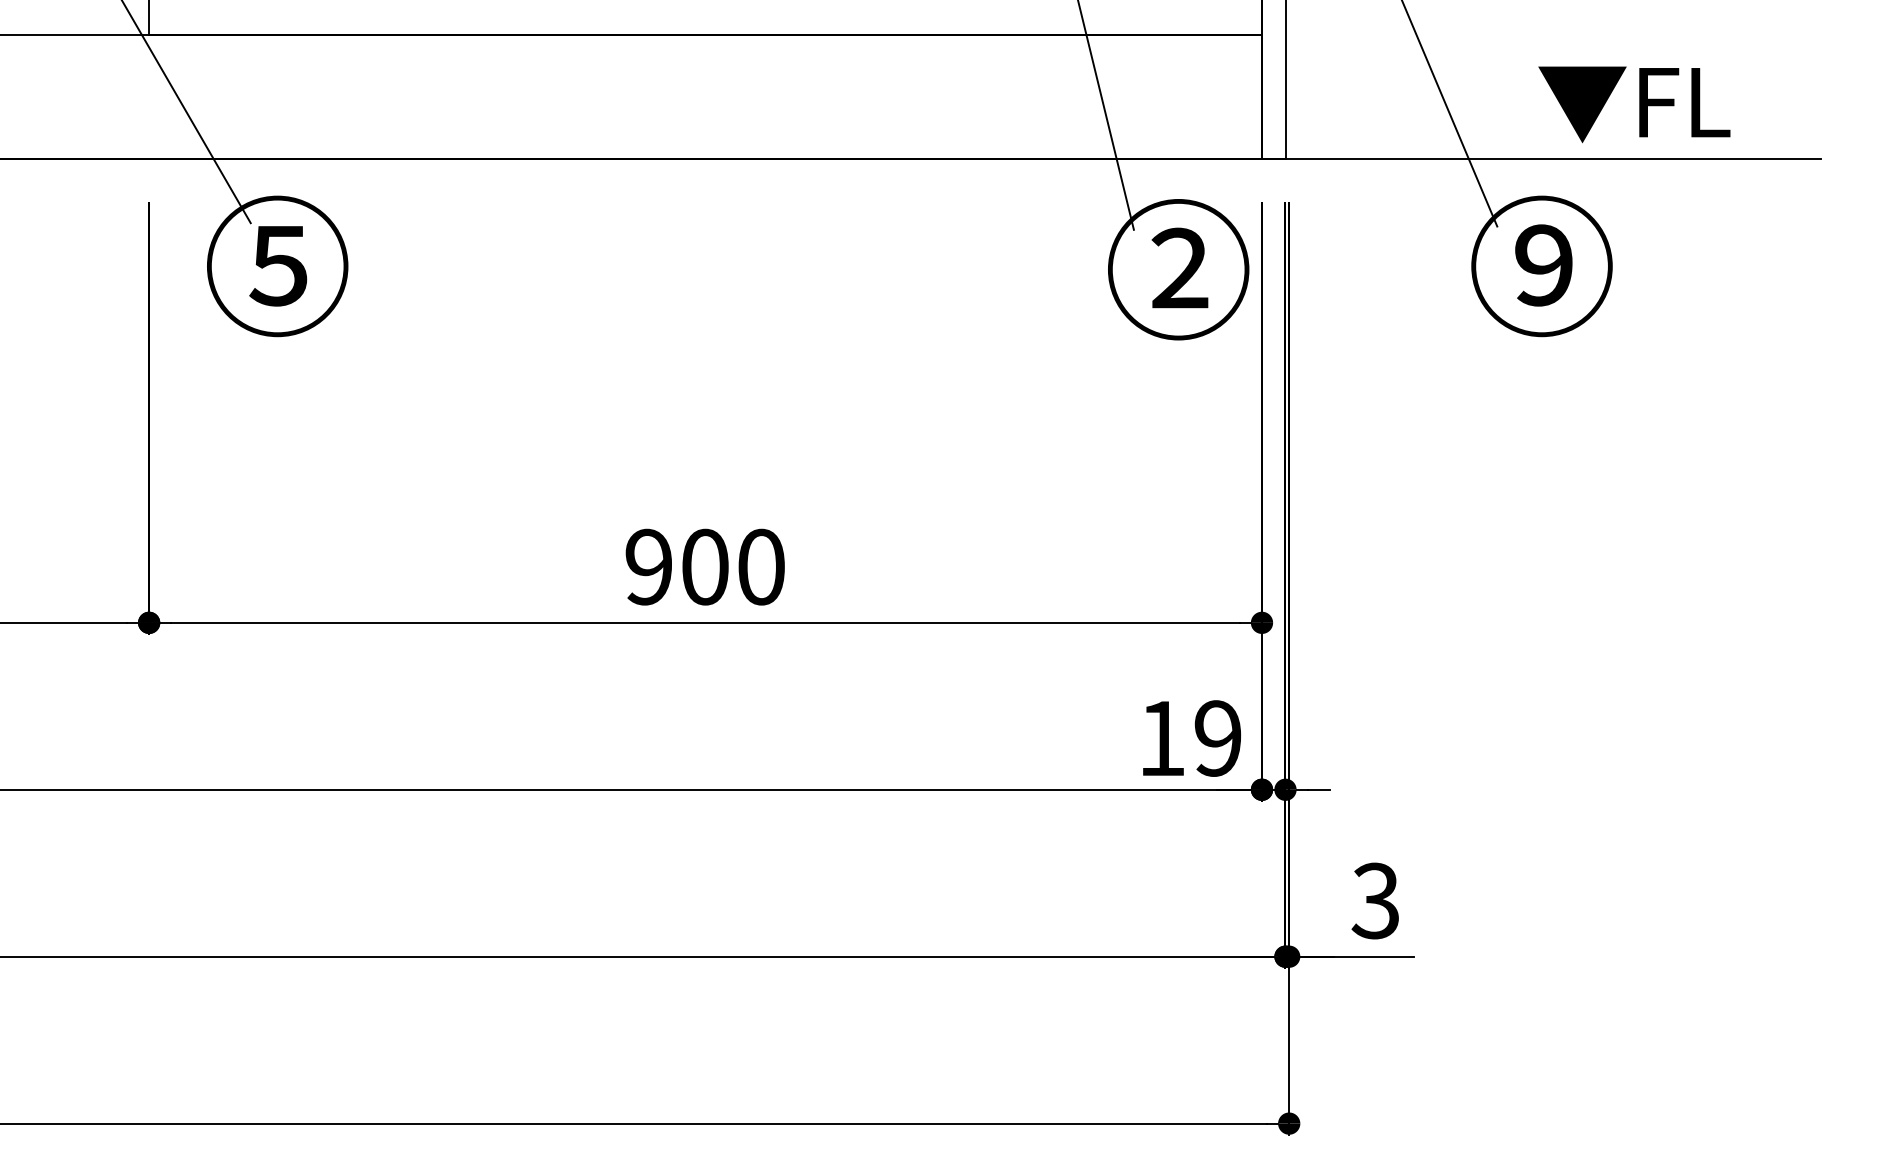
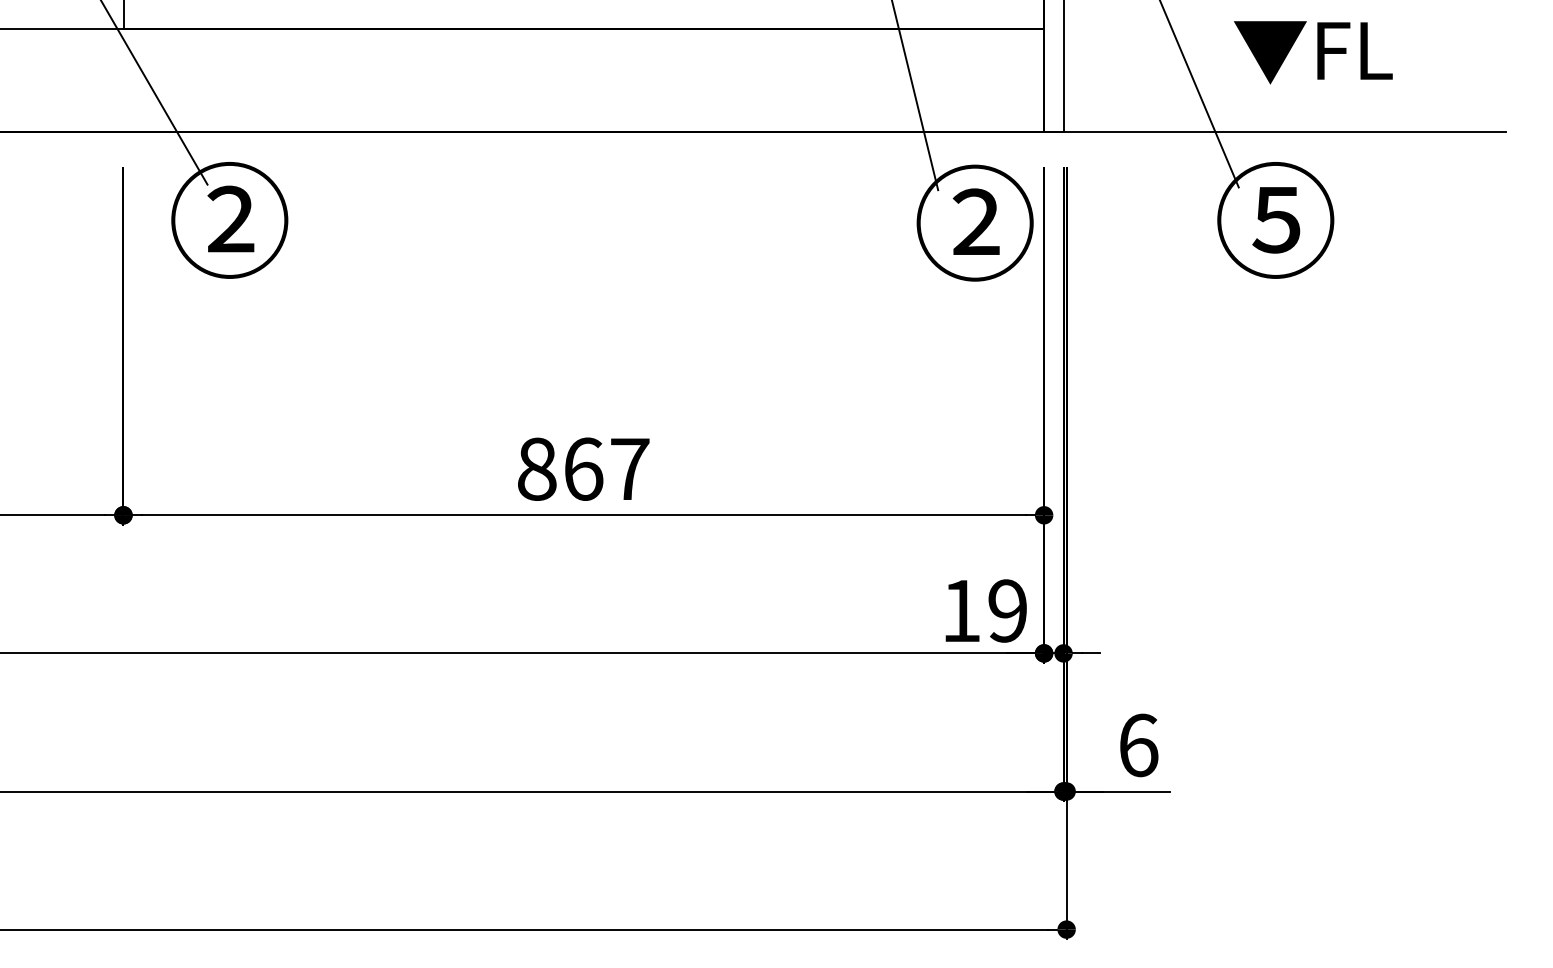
text: (1634, 104) -> (1313, 52), moved
text: (278, 265) -> (230, 219), ⑤ -> ②
text: (1542, 265) -> (1276, 219), ⑨ -> ⑤
text: (704, 566) -> (582, 468), 900 -> 867
text: (1375, 900) -> (1138, 745), 3 -> 6

